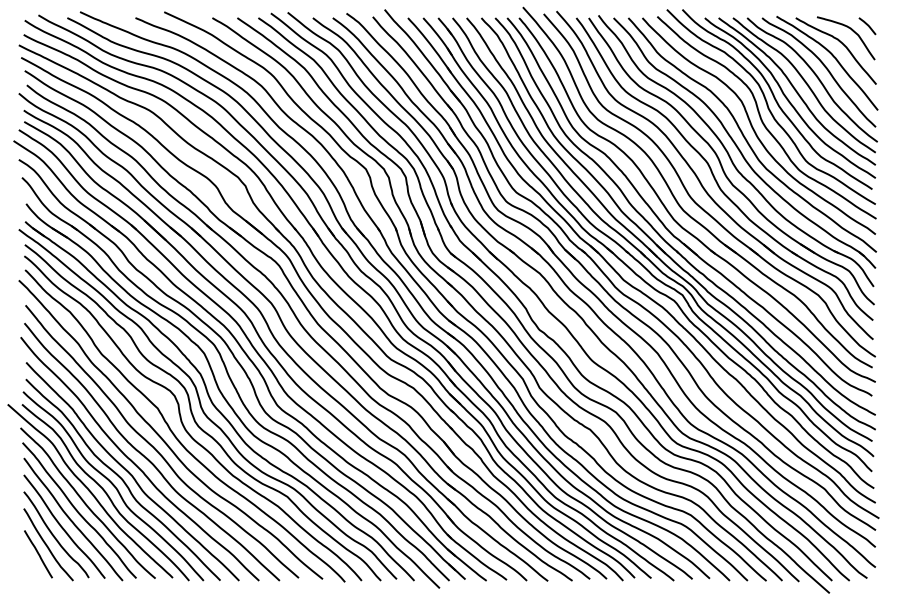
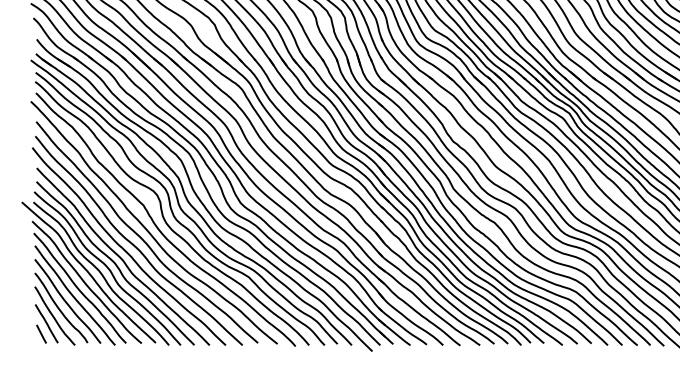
line: (31, 566) -> (41, 333), added

